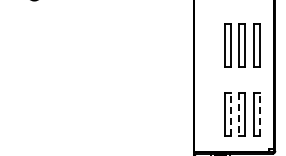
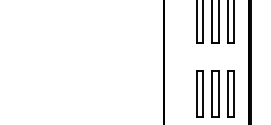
line: (230, 114) -> (202, 93), dashed -> solid
line: (239, 114) -> (212, 93), dashed -> solid
line: (259, 114) -> (234, 93), dashed -> solid

